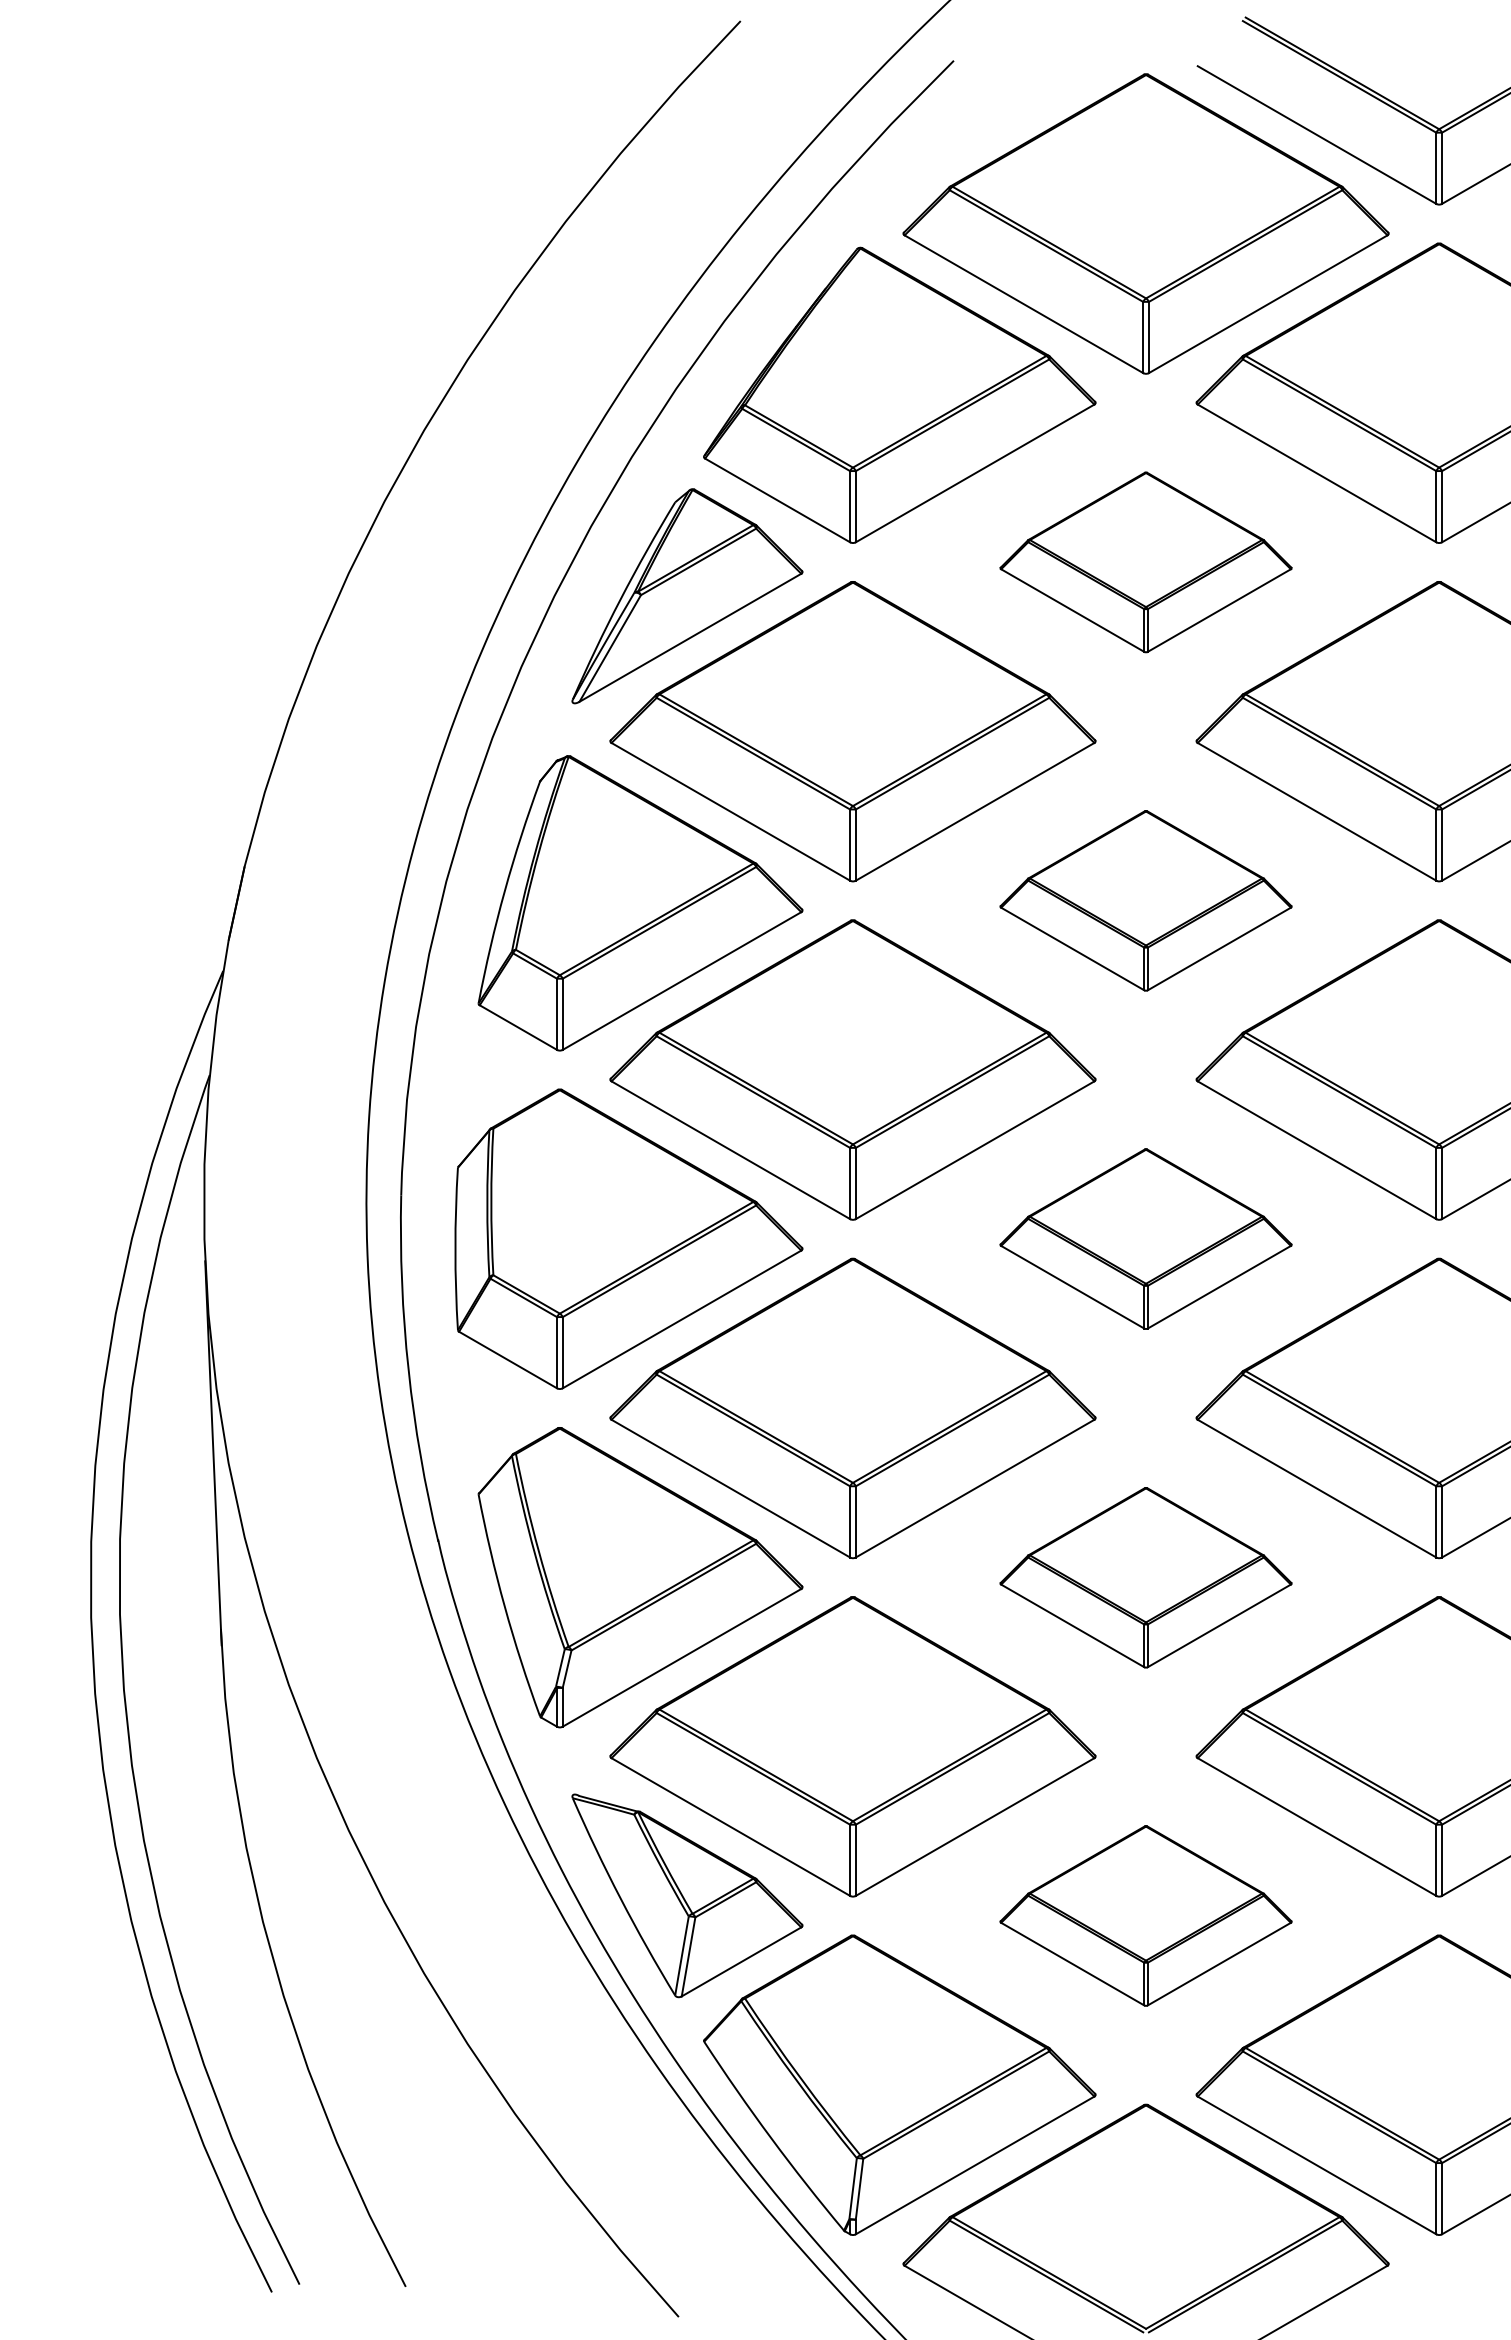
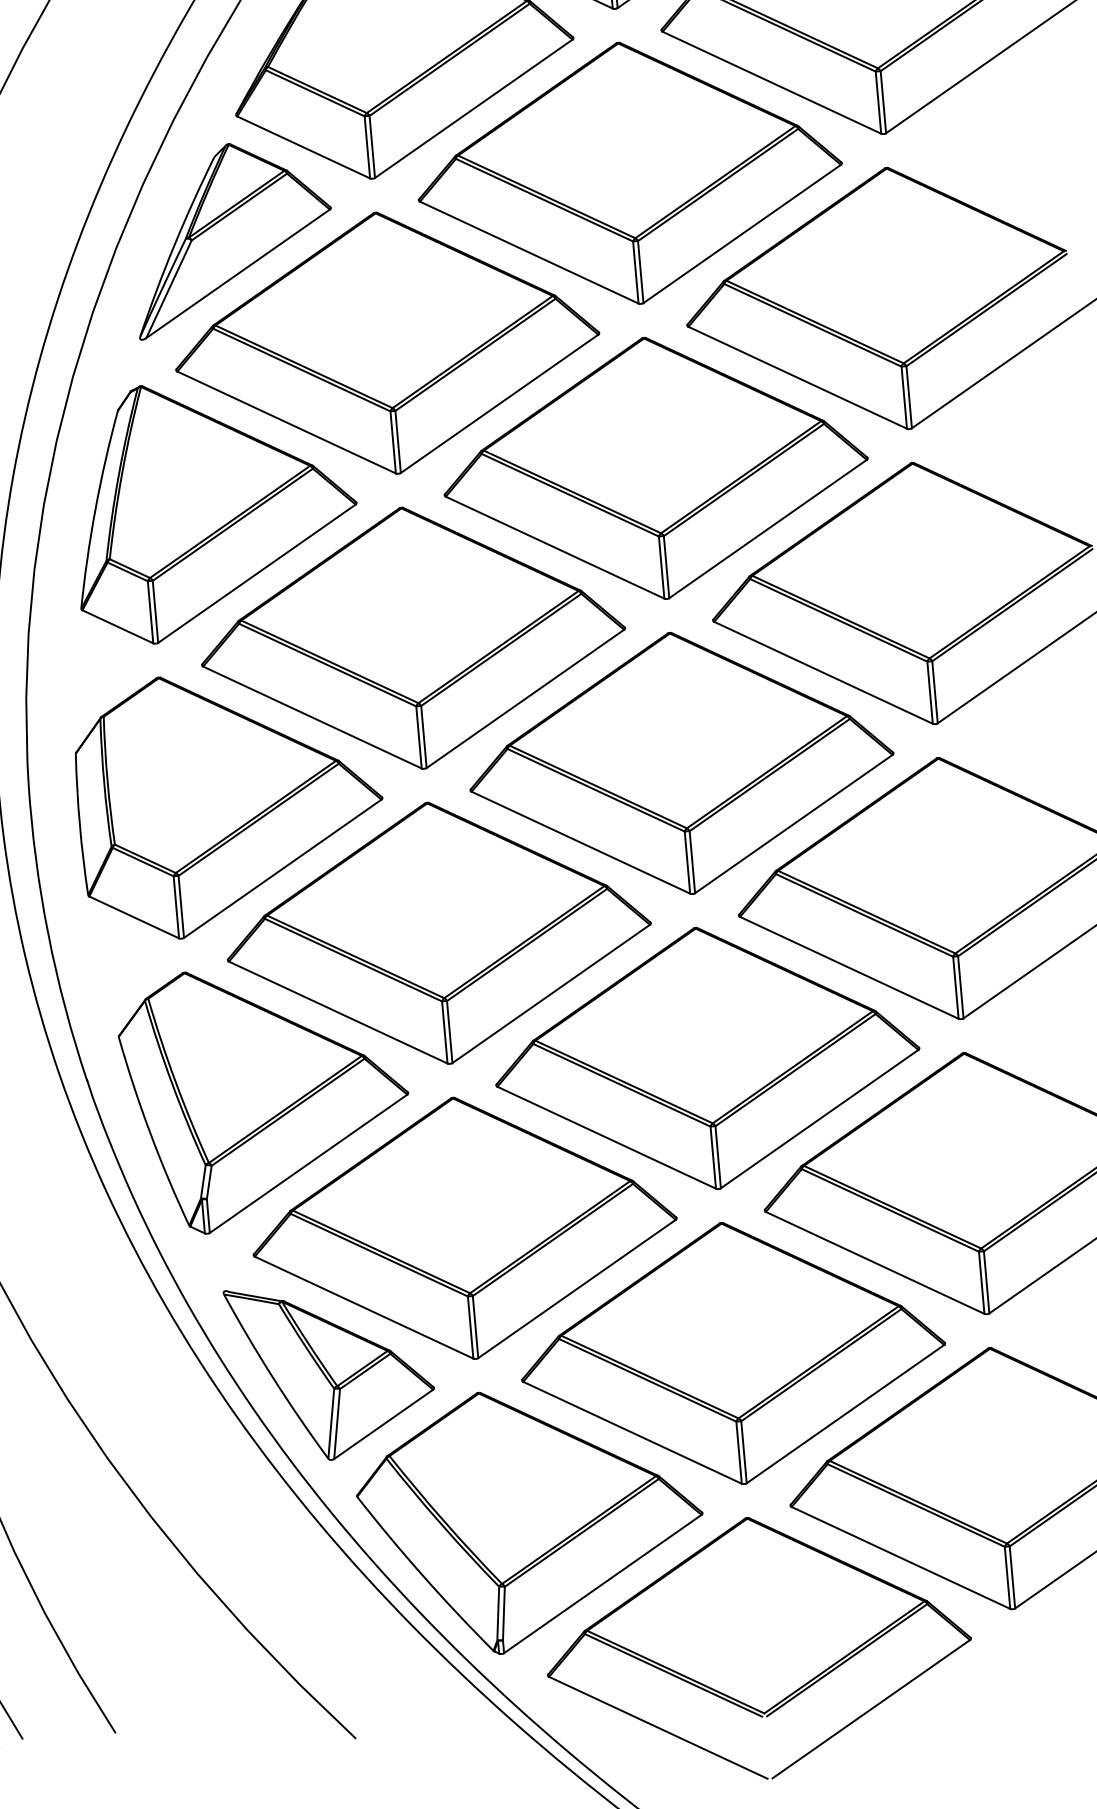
part: (1145, 562) -> (629, 173), size x1.67
part: (1145, 900) -> (654, 468), size x1.67
part: (1145, 1238) -> (680, 762), size x1.67
part: (1145, 1577) -> (706, 1058), size x1.67
part: (1145, 1915) -> (732, 1353), size x1.67

